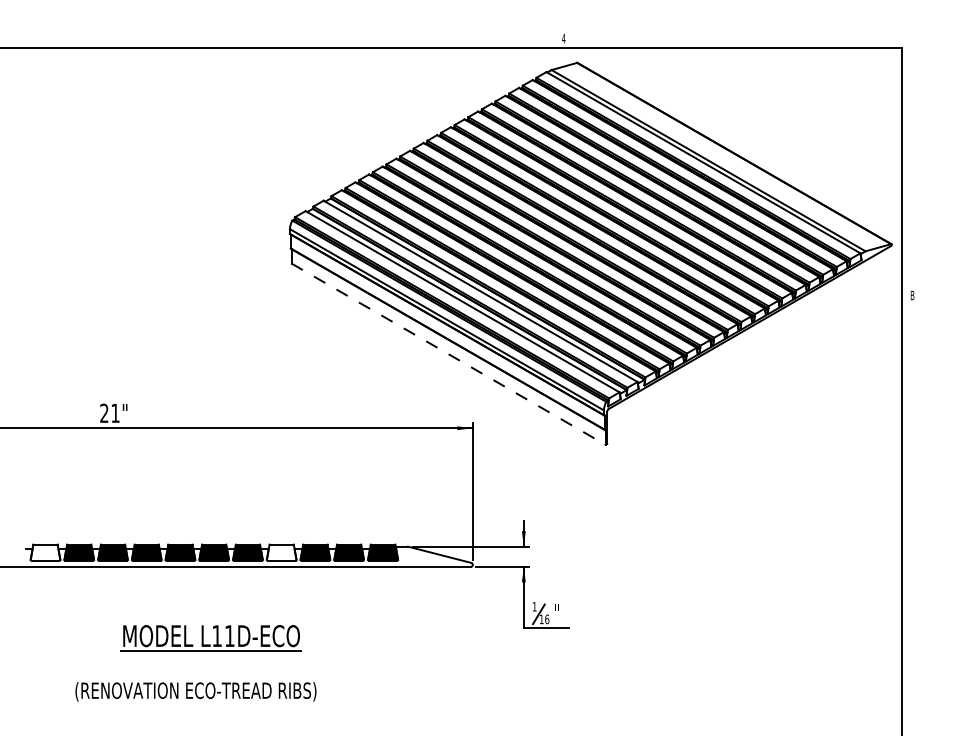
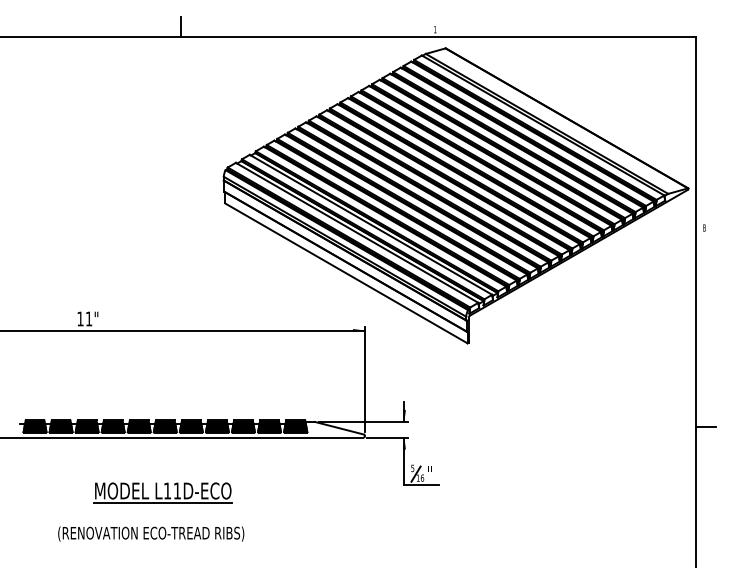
line: (234, 34) -> (180, 26), added
text: (563, 38) -> (435, 29), 4 -> 1
line: (449, 354) -> (346, 273), dashed -> solid
text: (104, 412) -> (80, 318), 21" -> 11"
fill: (45, 552) -> (35, 426), added
fill: (281, 552) -> (217, 426), added
line: (914, 552) -> (706, 426), added
text: (534, 606) -> (412, 468), 1 -> 5

